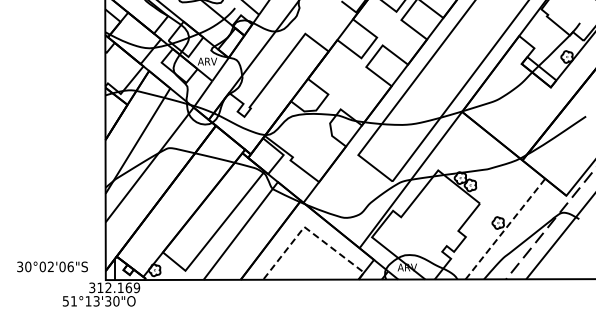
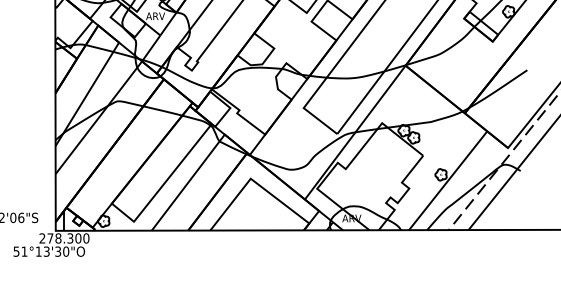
line: (505, 228) -> (448, 180), dashed -> solid
line: (311, 232) -> (257, 184), dashed -> solid
text: (114, 287) -> (64, 238), 312.169 -> 278.300

